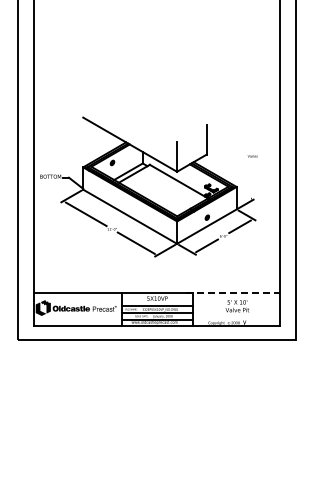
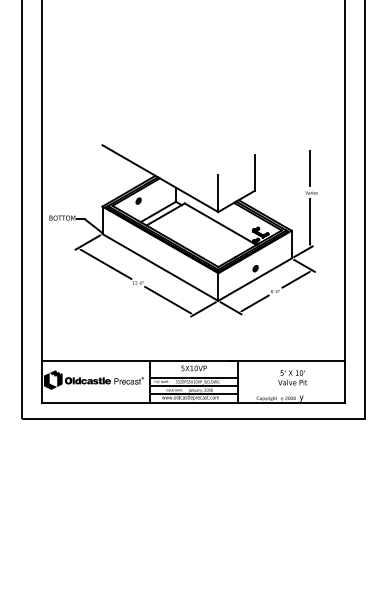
line: (251, 136) -> (310, 168), added
line: (251, 179) -> (310, 221), added
line: (232, 292) -> (286, 360), dashed -> solid

